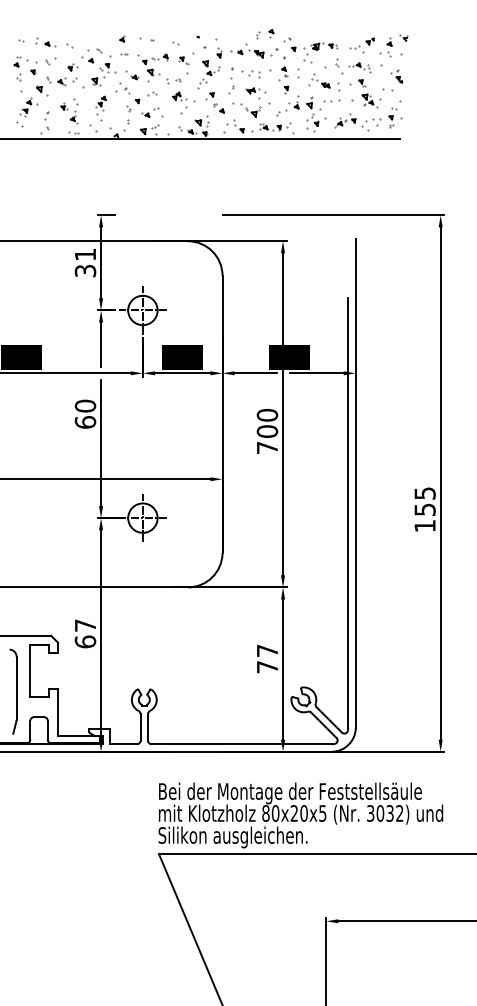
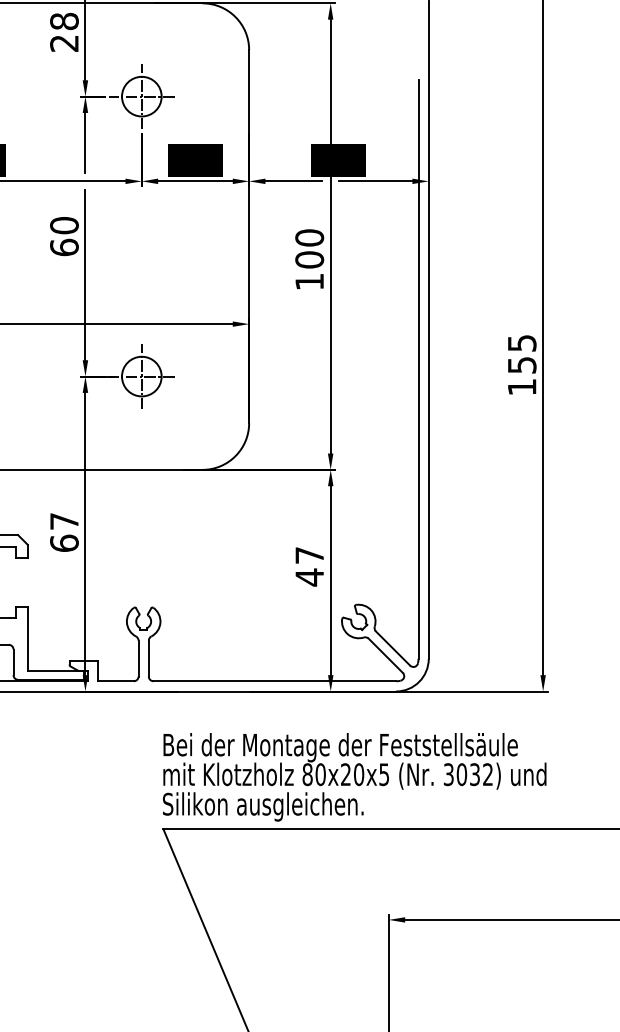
text: (85, 262) -> (64, 32), 31 -> 28
text: (267, 447) -> (309, 281), 700 -> 100
text: (267, 666) -> (309, 576), 77 -> 47

